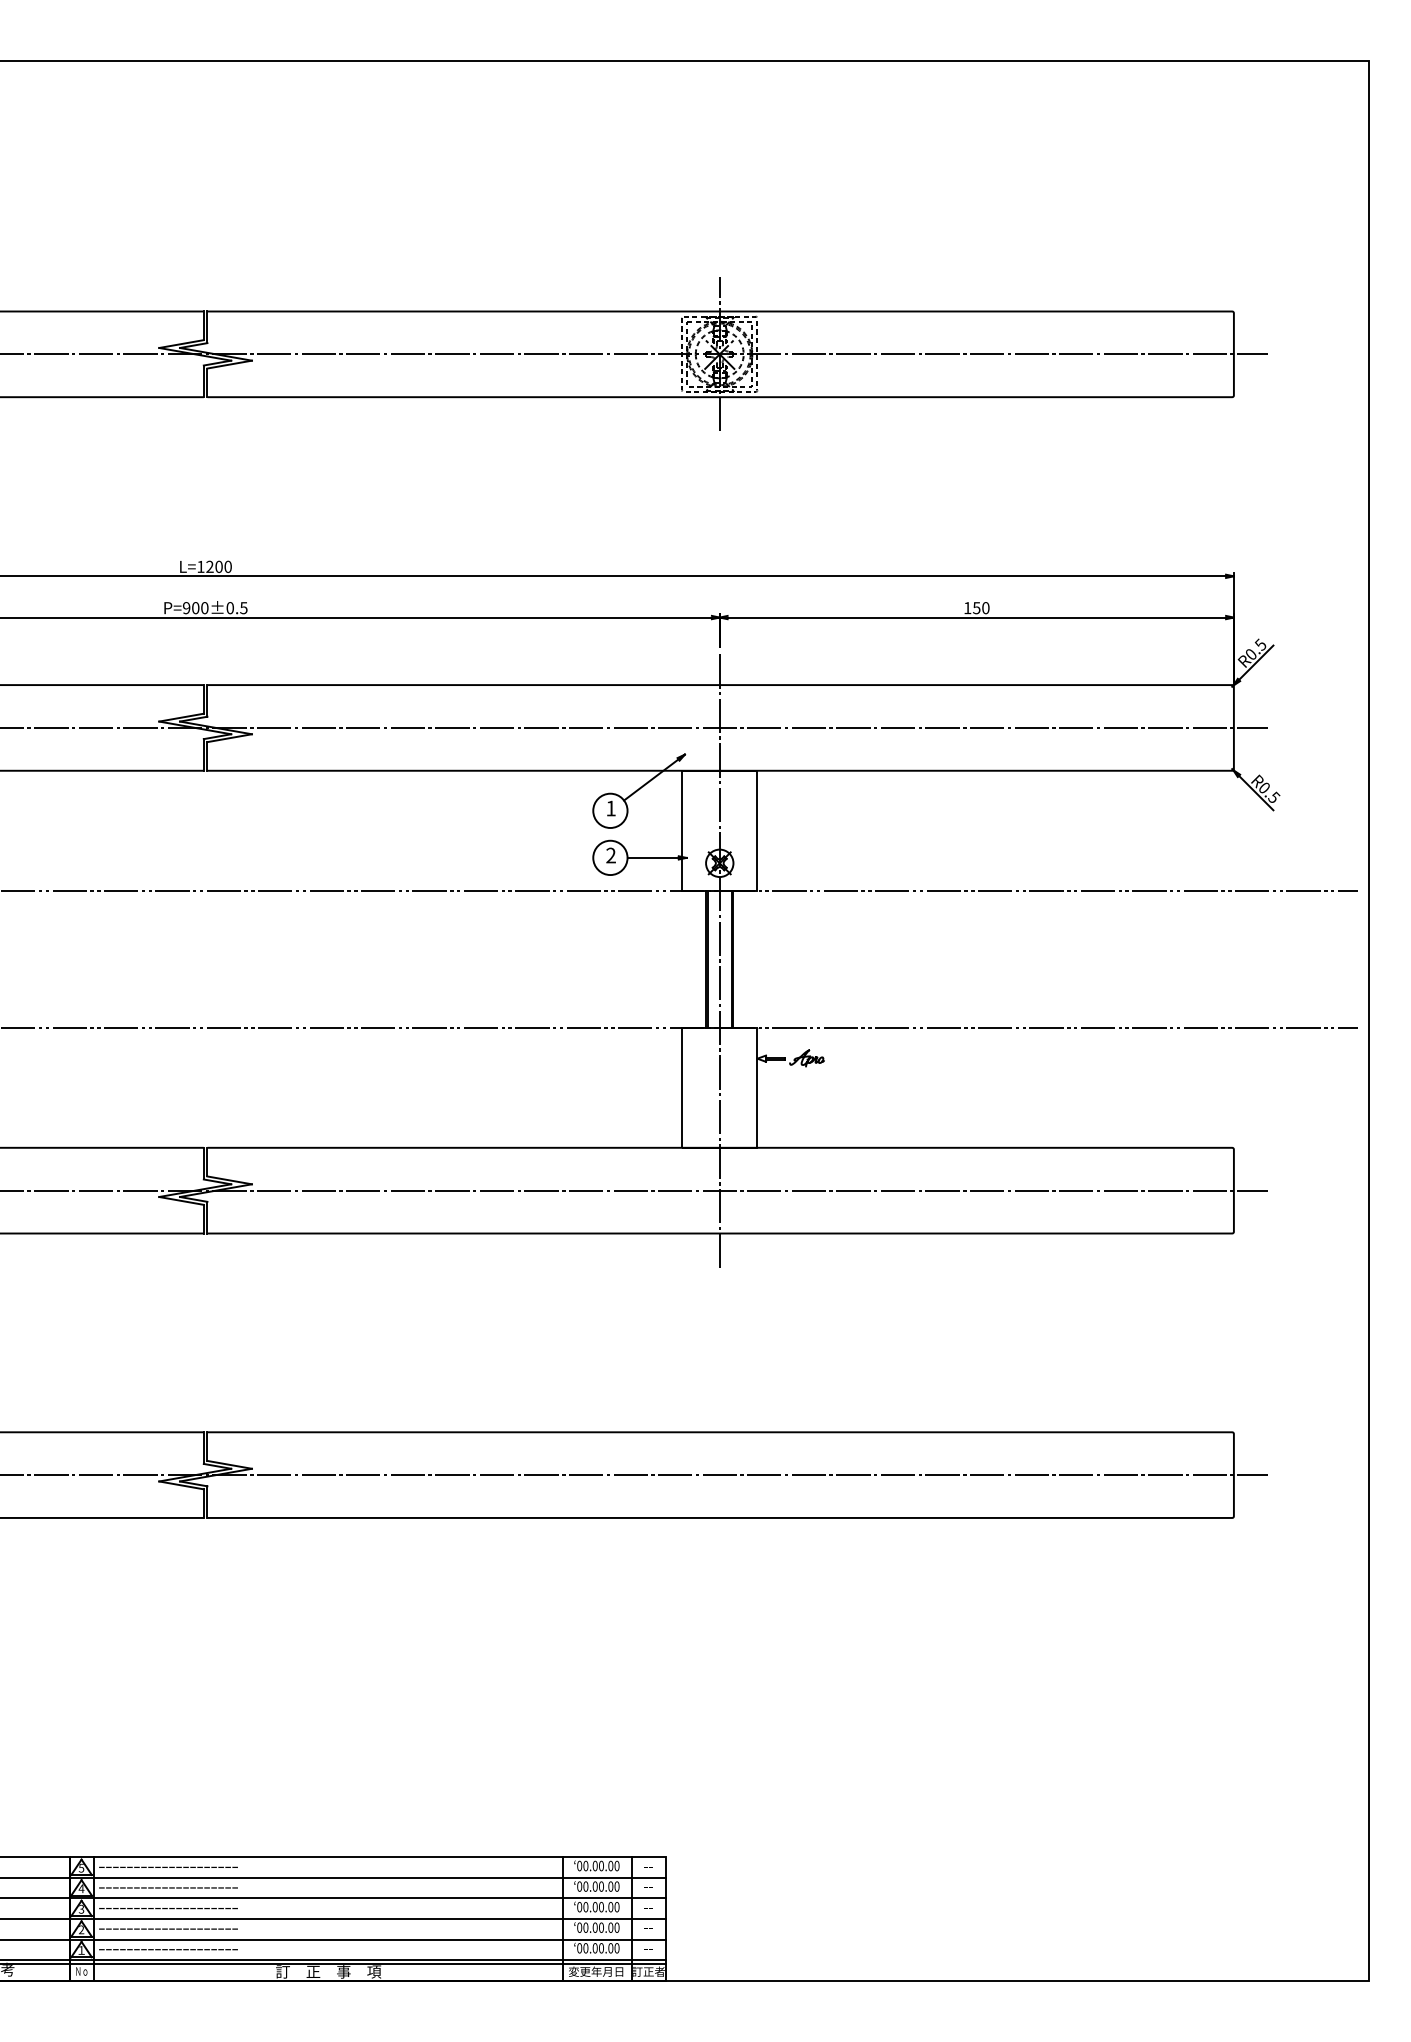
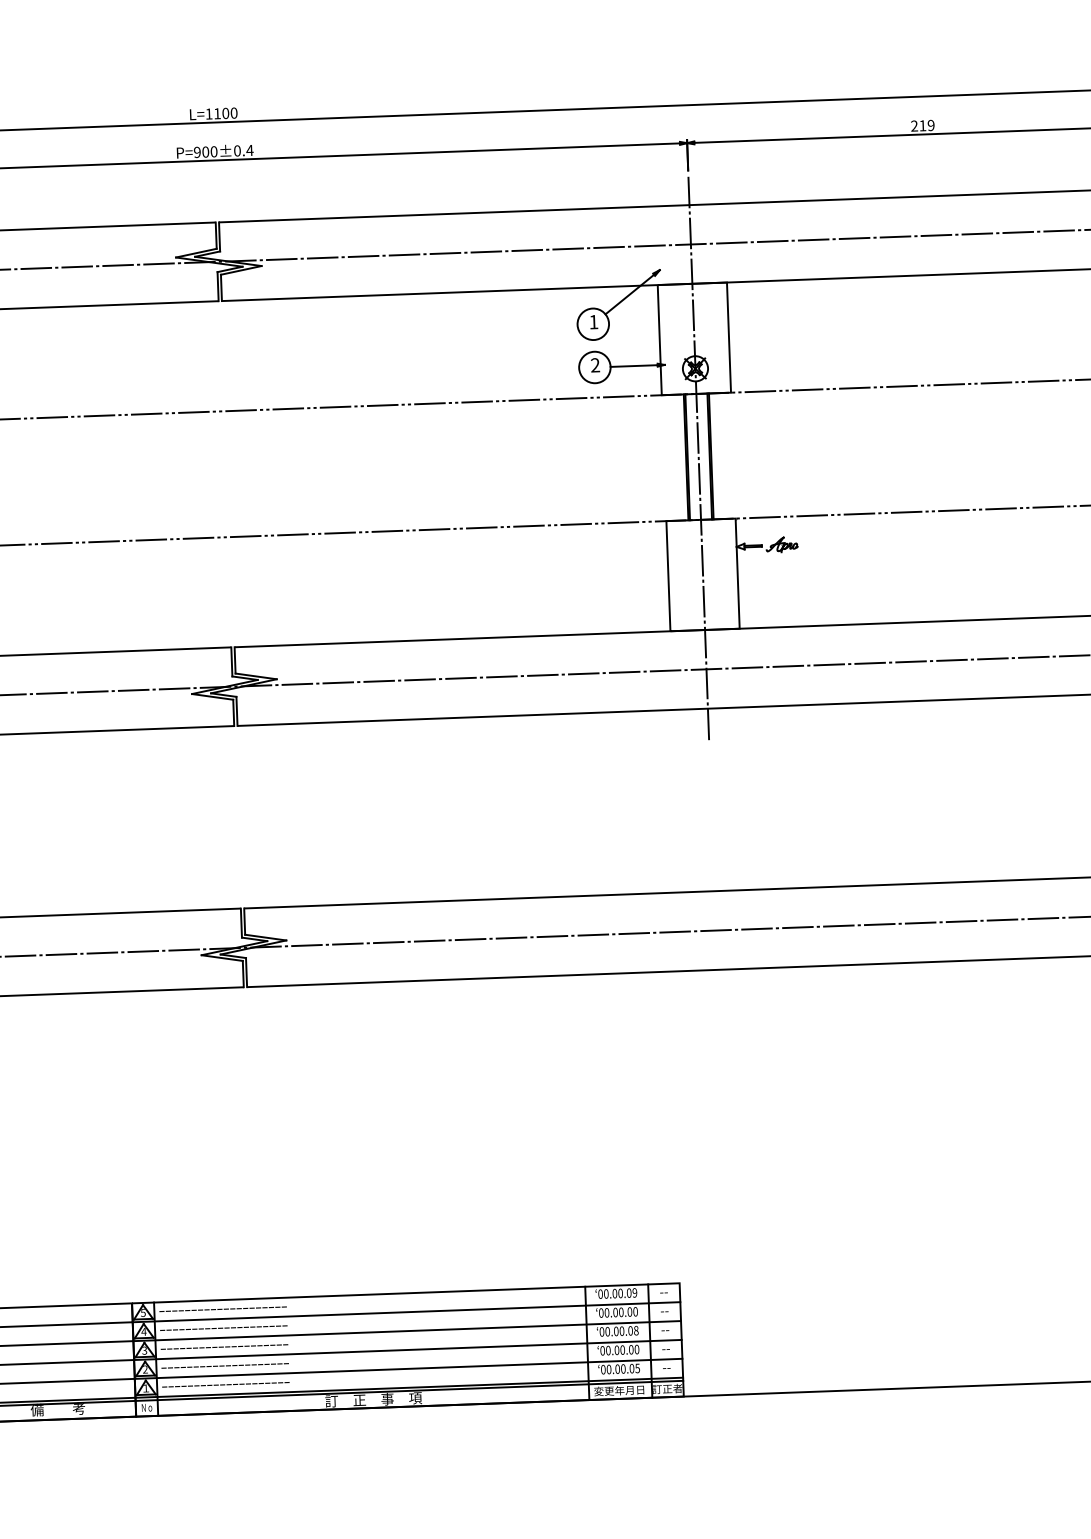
text: (209, 566) -> (216, 113), L=1200 -> L=1100
text: (243, 608) -> (249, 150), P=900±0.5 -> P=900±0.4
text: (976, 608) -> (922, 126), 150 -> 219
text: (616, 1866) -> (634, 1293), 00.00.00 -> 00.00.09
text: (616, 1907) -> (635, 1331), 00.00.00 -> 00.00.08
text: (616, 1948) -> (637, 1368), 00.00.00 -> 00.00.05

